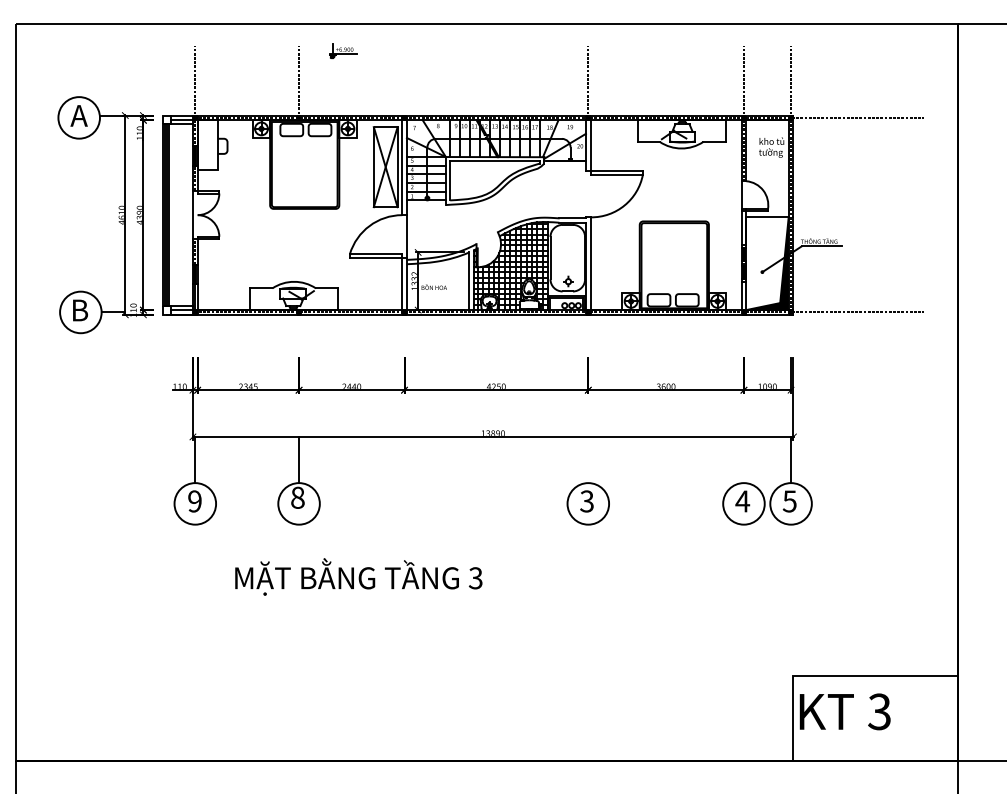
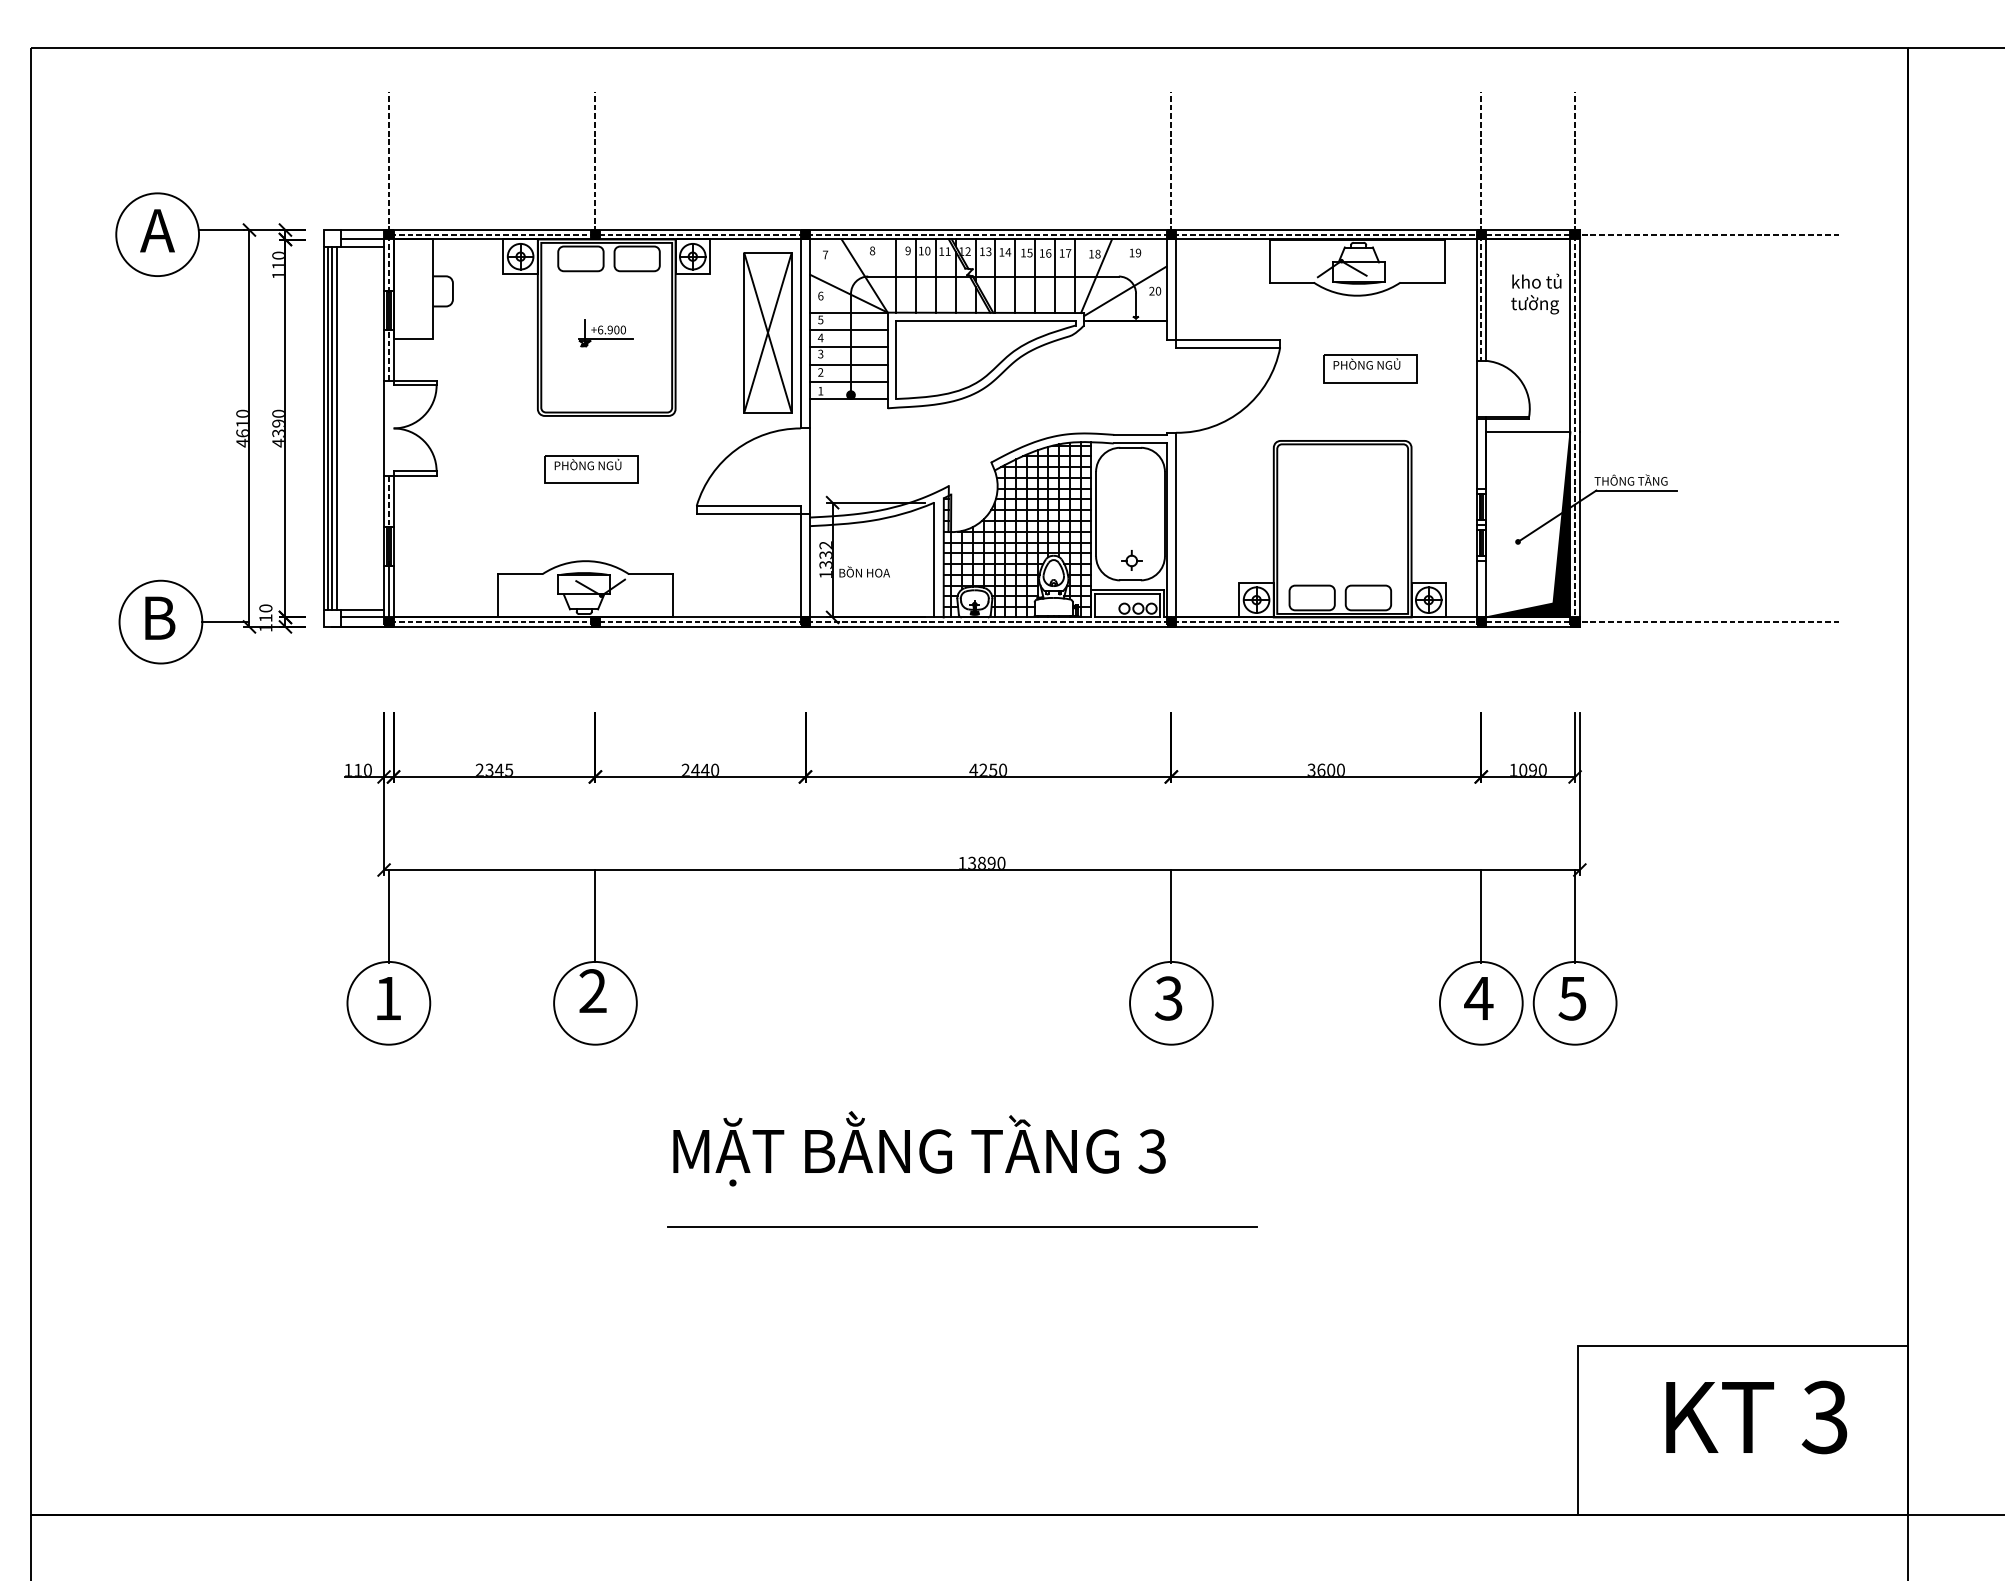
part: (343, 51) -> (606, 333), moved
part: (688, 184) -> (1370, 367), added
part: (296, 235) -> (590, 468), added
line: (588, 459) -> (1171, 914), added
line: (743, 459) -> (1480, 914), added
text: (297, 497) -> (592, 990), 8 -> 2
text: (194, 501) -> (387, 998), 9 -> 1
text: (358, 576) -> (918, 1147), moved
line: (483, 616) -> (962, 1227), added
text: (844, 711) -> (1755, 1416), moved

